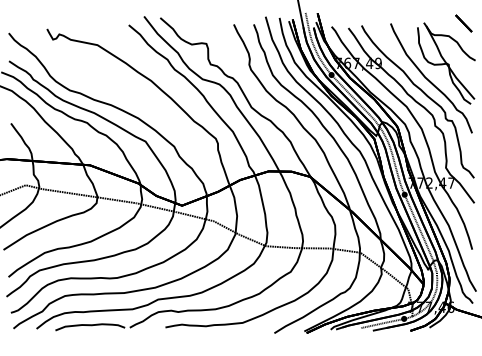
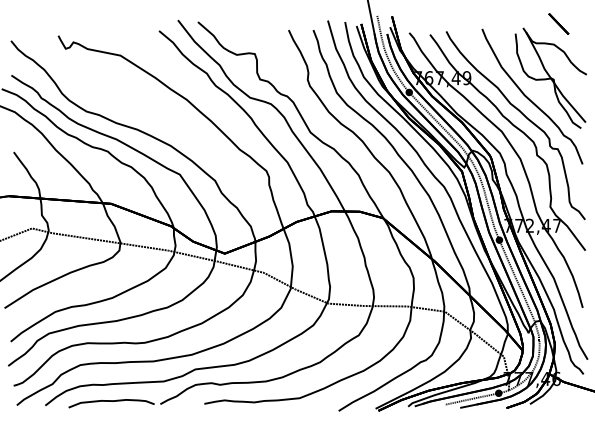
line: (463, 23) -> (558, 23), moved

